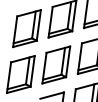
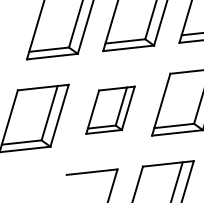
part: (56, 64) -> (110, 109), size x0.7

